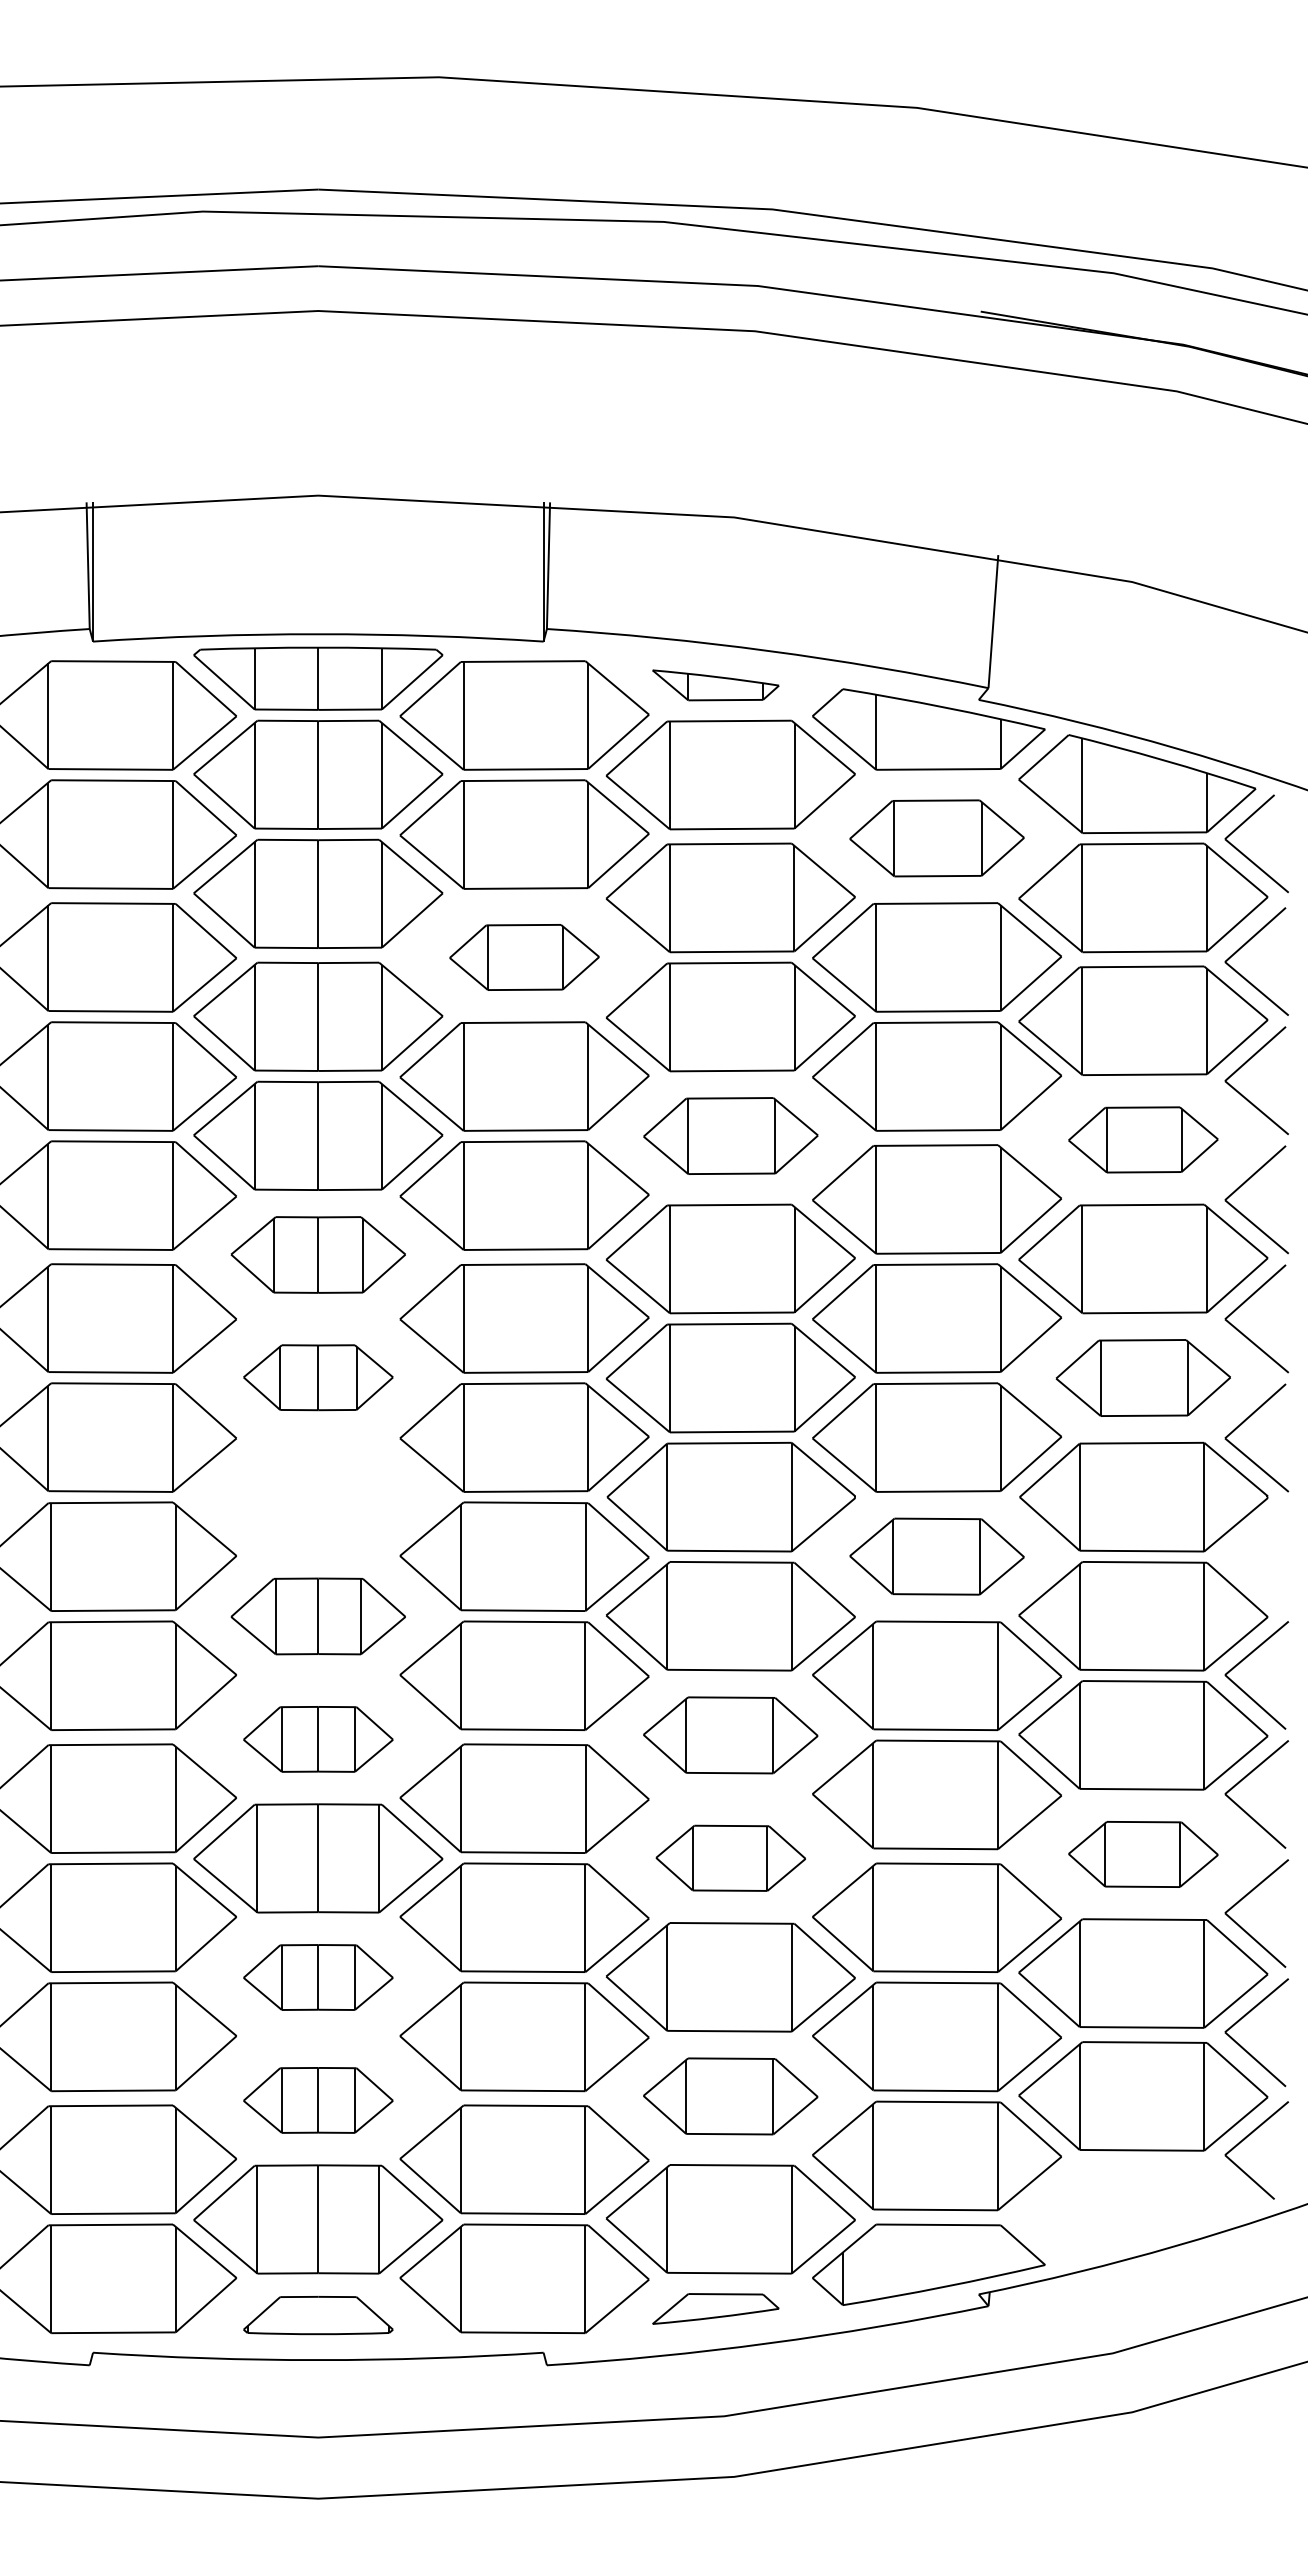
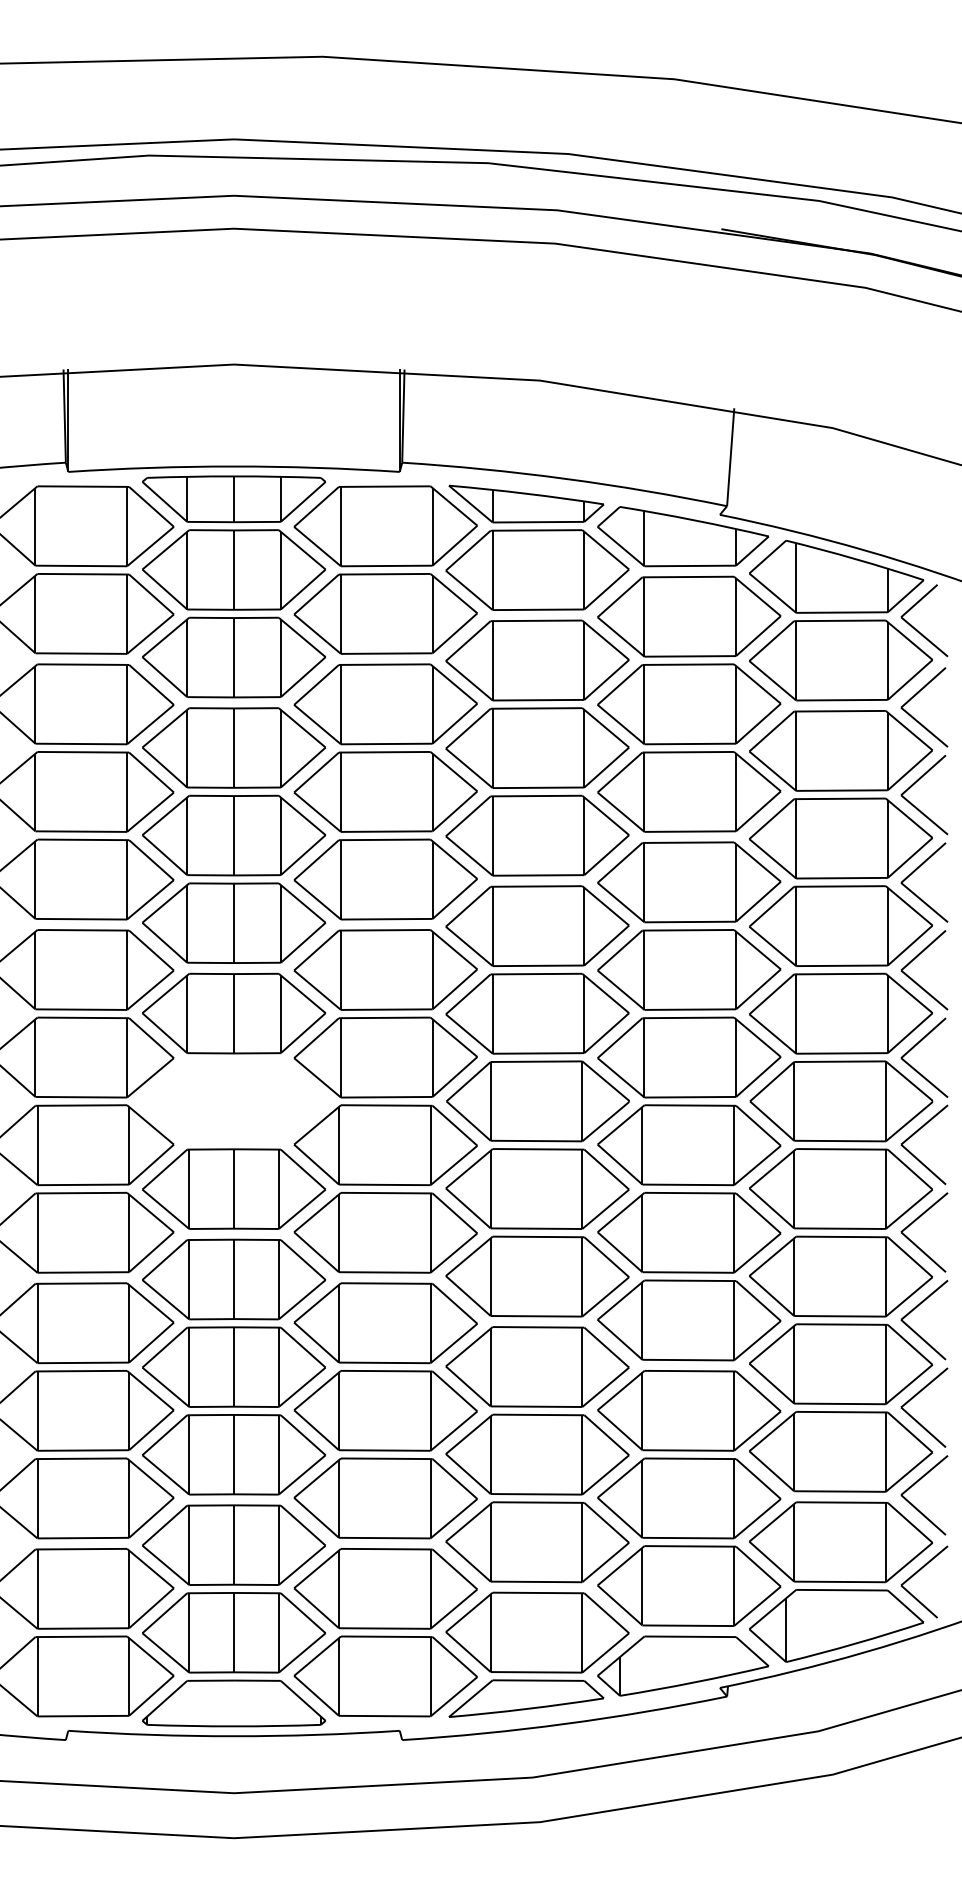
part: (715, 685) -> (526, 504), size x1.67
part: (936, 838) -> (688, 616), size x1.43
part: (524, 957) -> (385, 704), size x1.67
part: (730, 1135) -> (537, 835), size x1.43
part: (1143, 1139) -> (841, 838), size x1.67
part: (318, 1254) -> (234, 922), size x1.43
part: (318, 1377) -> (234, 1013), size x1.67
part: (1143, 1377) -> (841, 1013), size x1.43
part: (936, 1556) -> (688, 1145), size x1.43
part: (1244, 1571) -> (915, 1156), added
part: (318, 1616) -> (234, 1189), size x1.43
part: (730, 1735) -> (537, 1276), size x1.43
part: (318, 1739) -> (234, 1279), size x1.67
part: (1143, 1854) -> (841, 1364), size x1.67
part: (730, 1858) -> (537, 1367), size x1.67
part: (318, 1977) -> (234, 1454), size x1.67
part: (730, 2096) -> (537, 1542), size x1.43
part: (318, 2100) -> (234, 1545), size x1.67
part: (1137, 2210) -> (836, 1626), added
part: (715, 2308) -> (526, 1698), size x1.67
part: (318, 2315) -> (234, 1703), size x1.67

